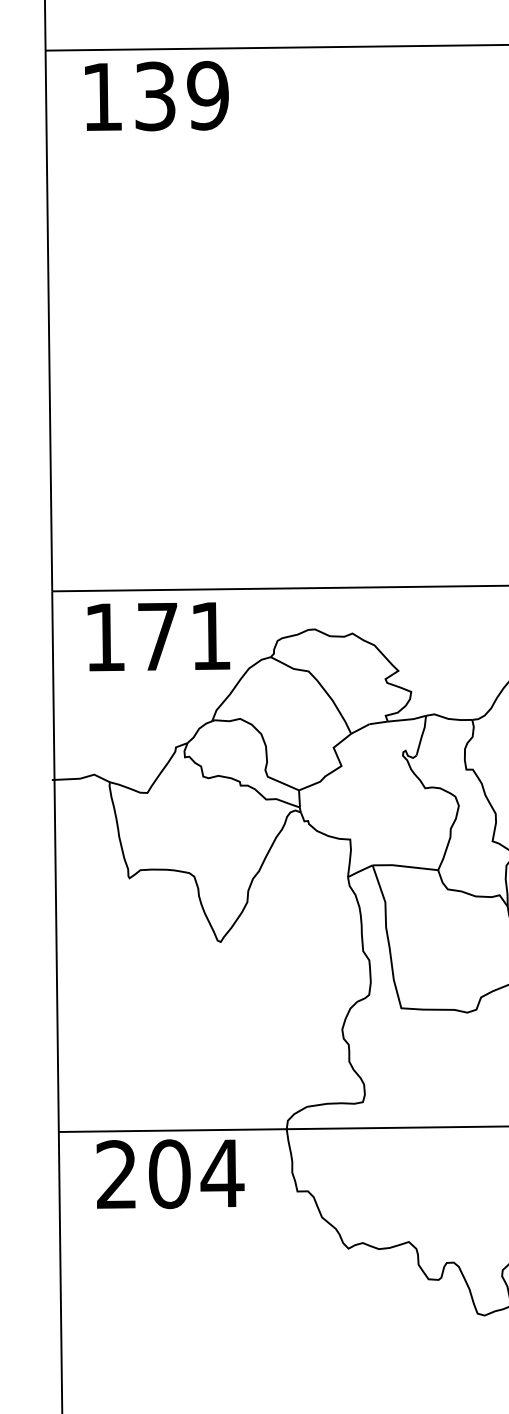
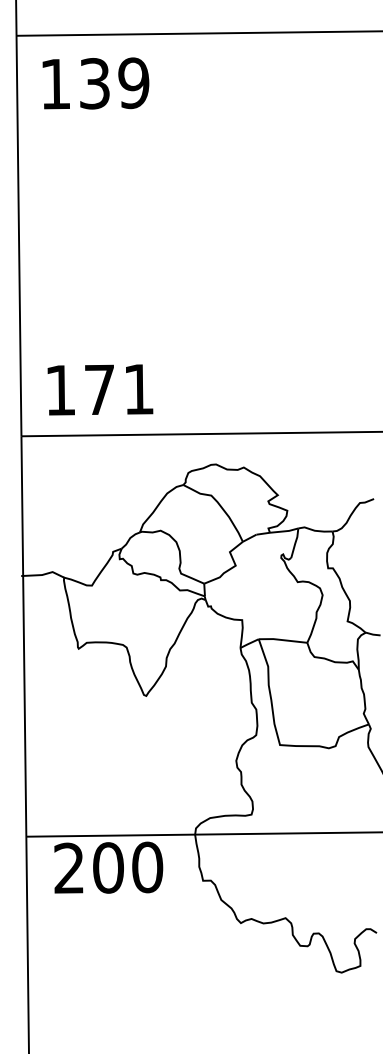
text: (156, 96) -> (95, 83), moved
text: (158, 636) -> (100, 389), moved
text: (222, 1173) -> (147, 867), 204 -> 200

